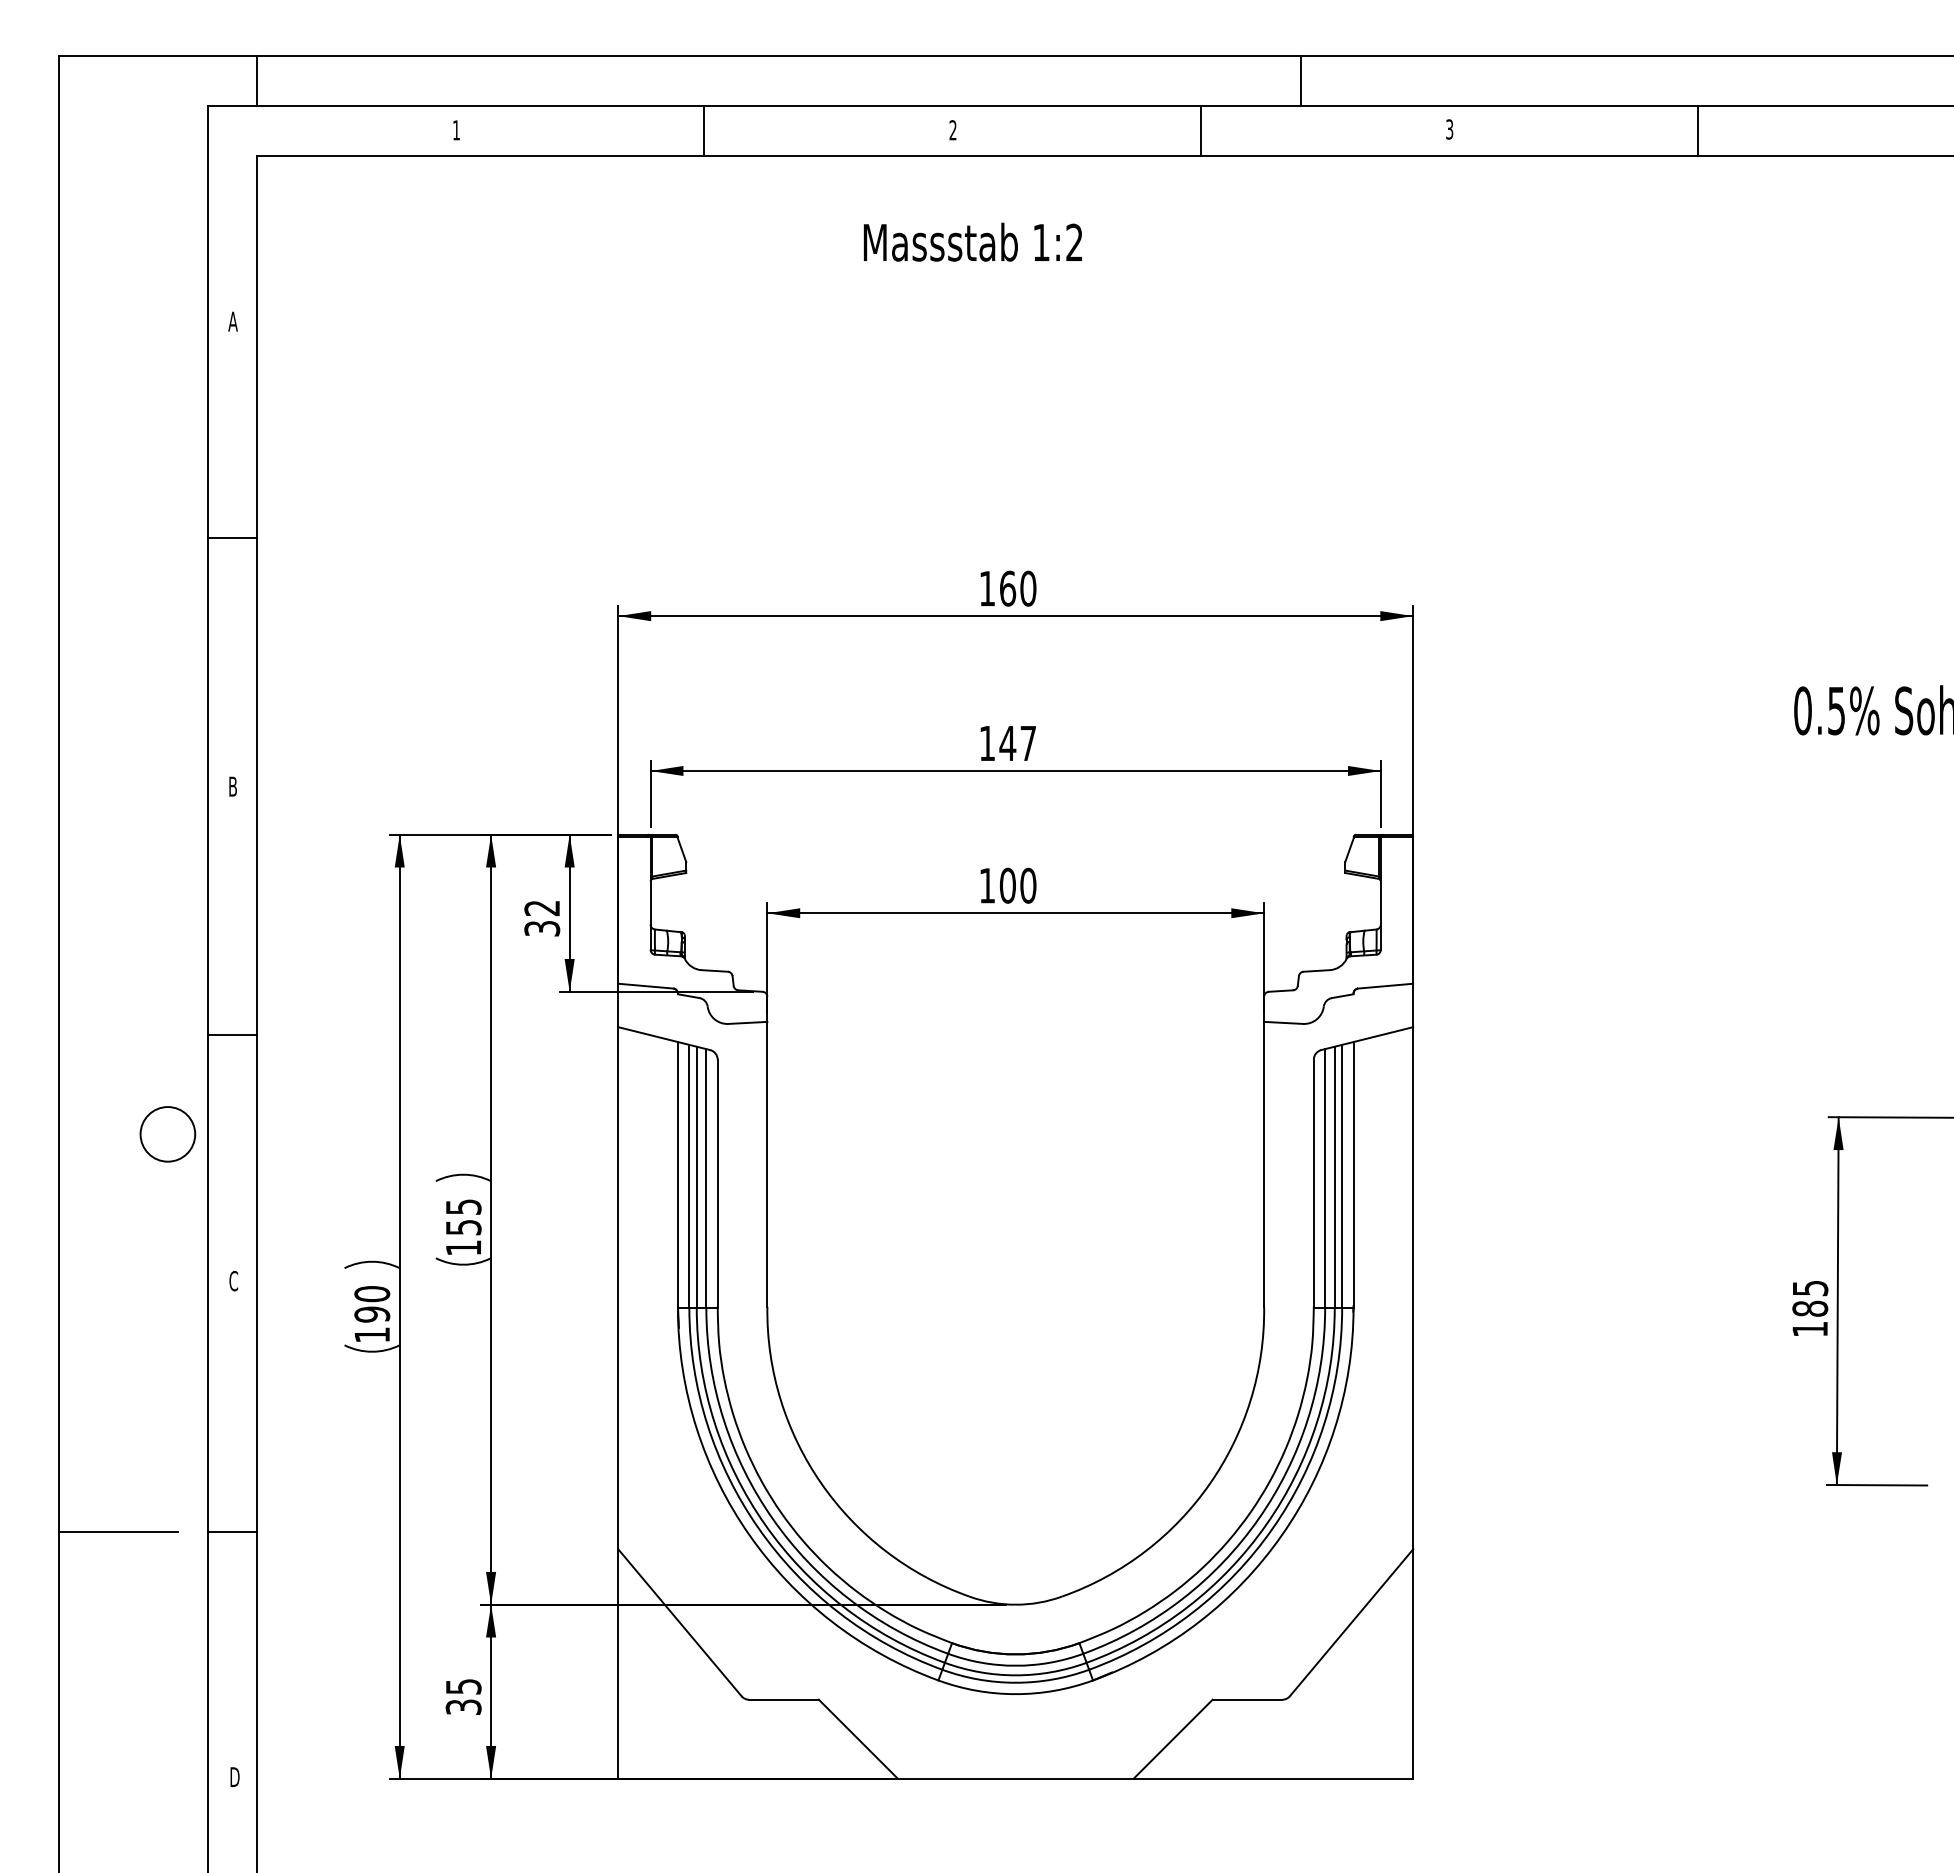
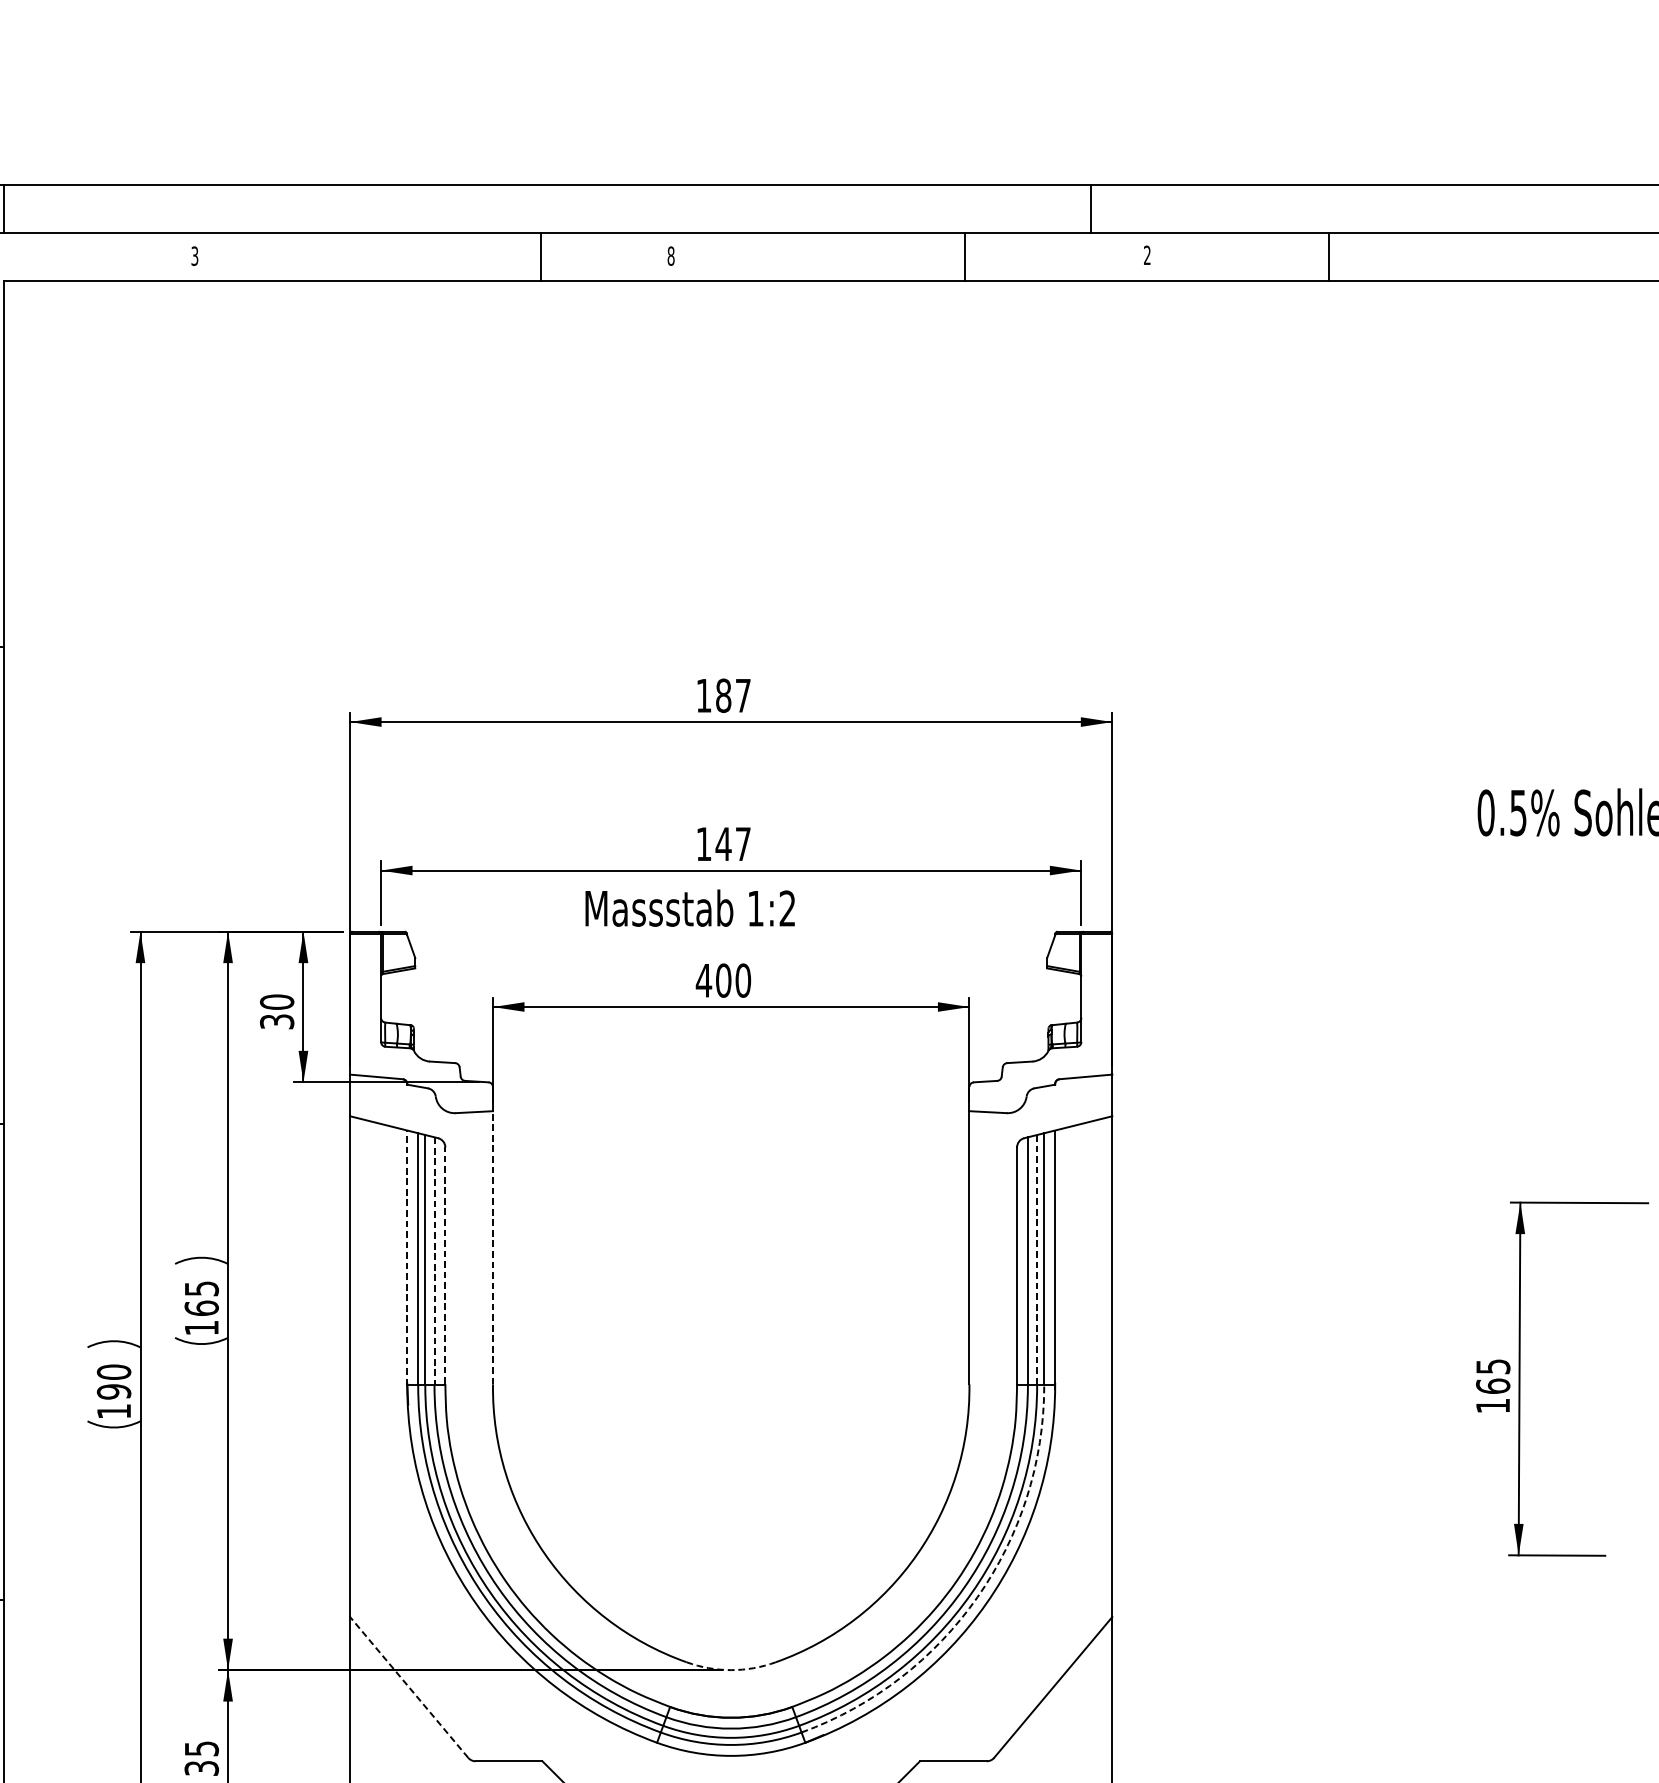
line: (1300, 81) -> (1090, 209), moved
text: (1449, 129) -> (1147, 255), 3 -> 2
text: (456, 130) -> (194, 256), 1 -> 3
line: (704, 130) -> (541, 256), moved
text: (952, 130) -> (670, 256), 2 -> 8
line: (1201, 130) -> (964, 256), moved
line: (1697, 130) -> (1328, 256), moved
text: (972, 241) -> (689, 907), moved
text: (1018, 588) -> (733, 695), 160 -> 187
text: (986, 885) -> (703, 980), 100 -> 400
text: (542, 908) -> (277, 1002), 32 -> 30
line: (767, 1163) -> (493, 1246), solid -> dashed
line: (677, 1174) -> (406, 1257), solid -> dashed
line: (1334, 1177) -> (1036, 1260), solid -> dashed
line: (706, 1179) -> (434, 1262), solid -> dashed
line: (717, 1182) -> (445, 1265), solid -> dashed
text: (463, 1227) -> (201, 1308), 155 -> 165
text: (1810, 1308) -> (1493, 1386), 185 -> 165
arc: (1272, 1528) -> (977, 1597), solid -> dashed
arc: (1015, 1604) -> (730, 1669), solid -> dashed
line: (679, 1622) -> (408, 1687), solid -> dashed

